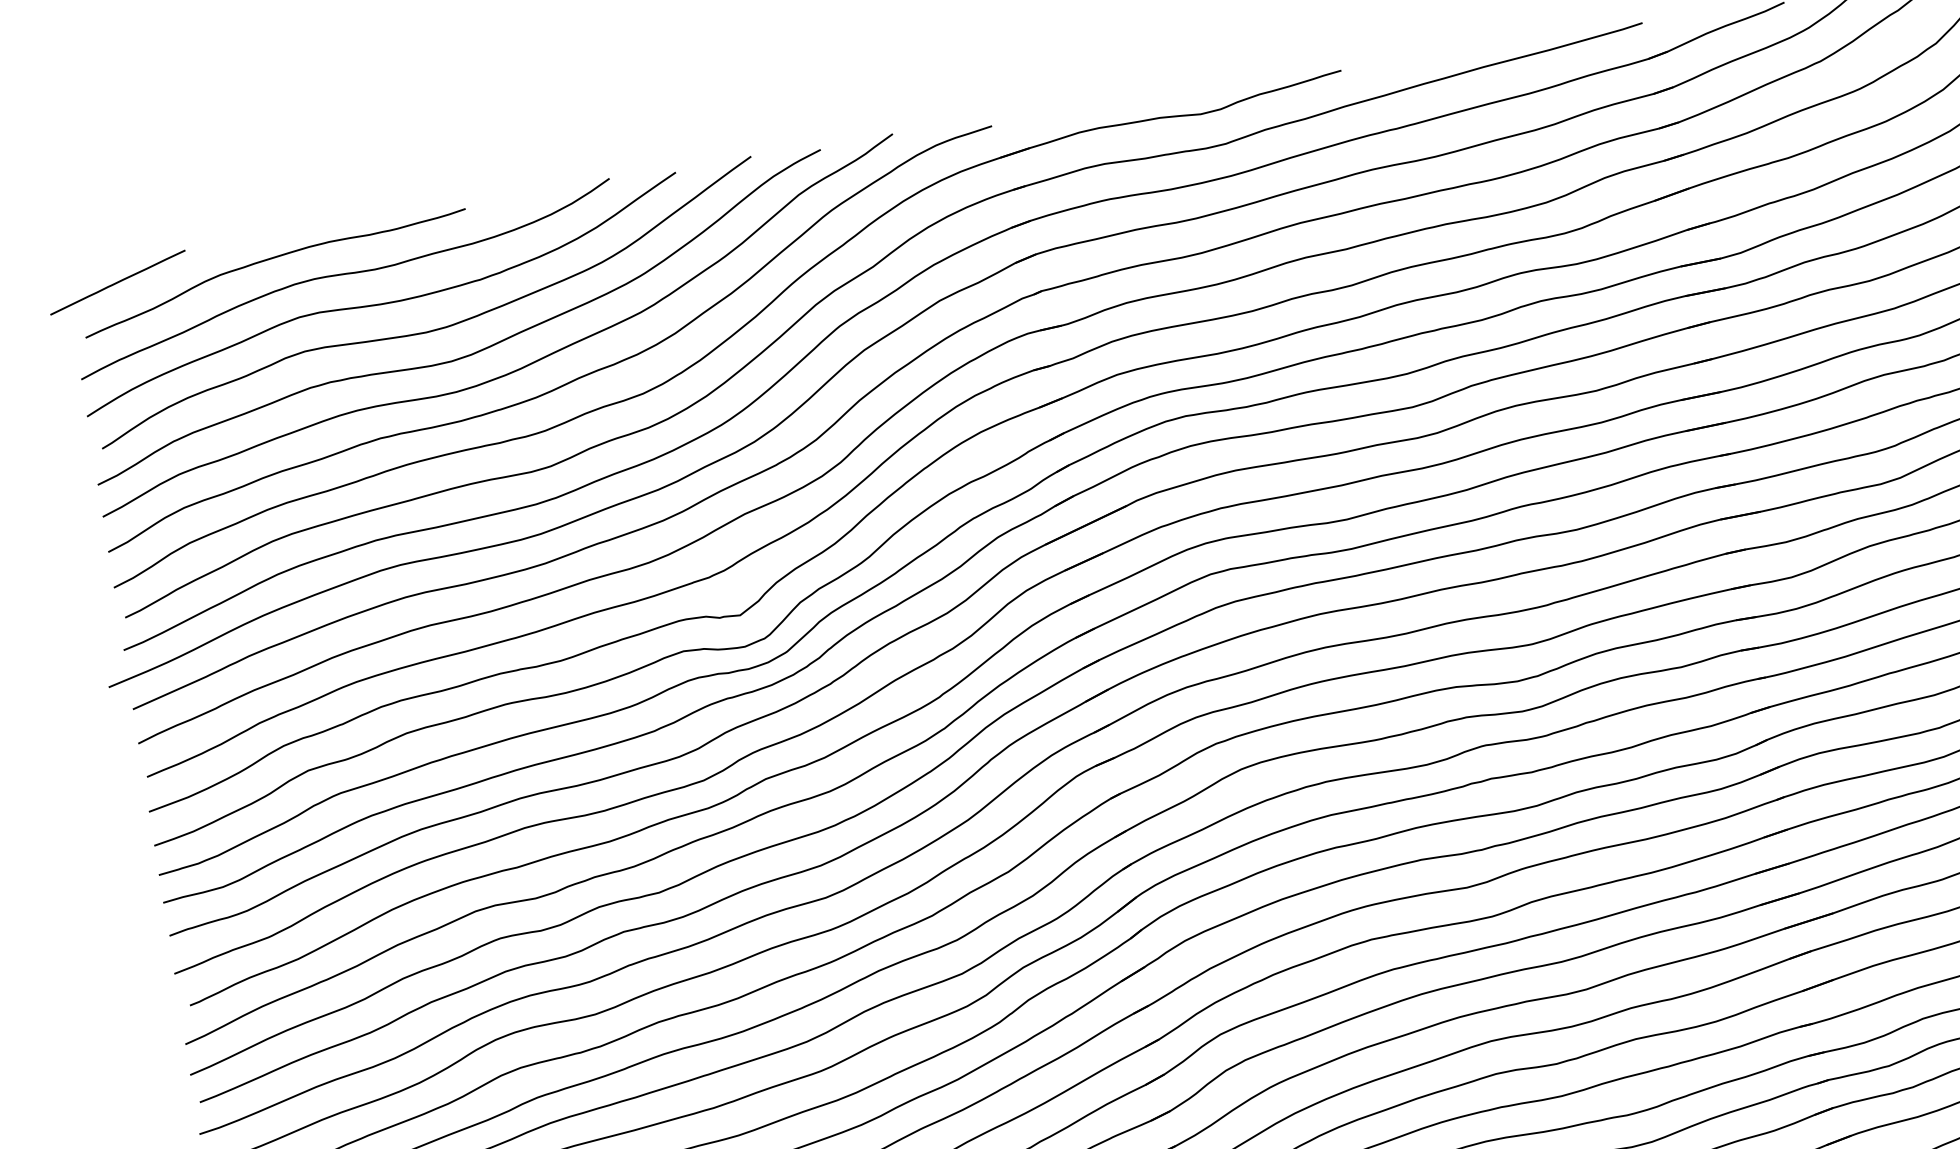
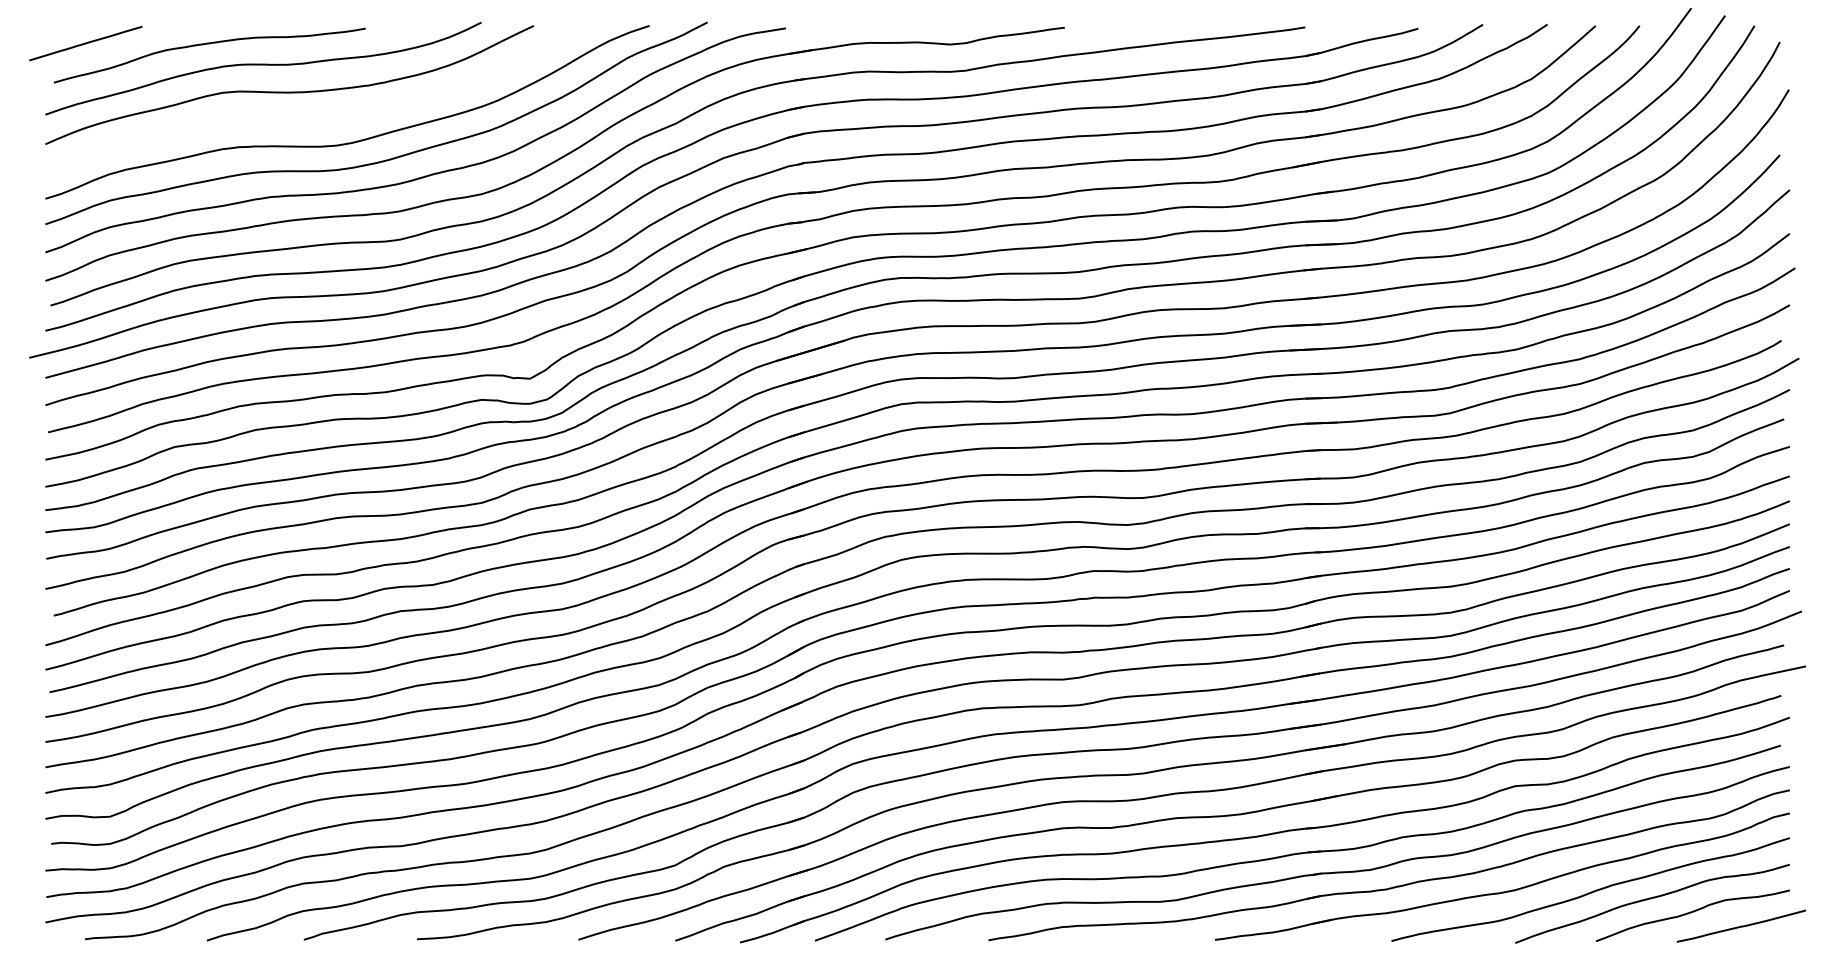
curve: (430, 329) -> (323, 118), removed

